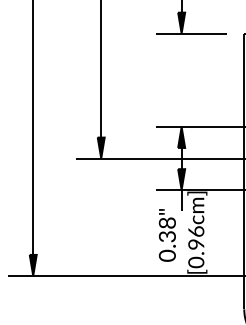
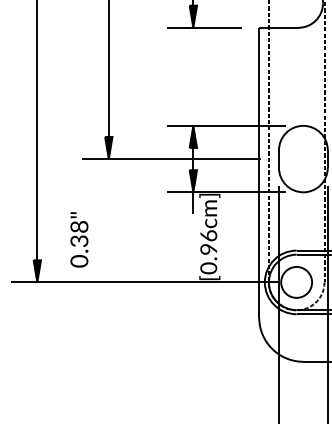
text: (167, 235) -> (79, 239), moved

